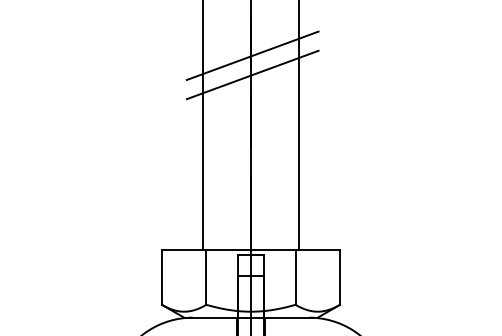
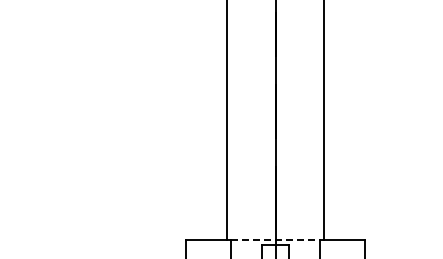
line: (252, 55) -> (277, 45), removed
line: (252, 74) -> (277, 64), removed
line: (250, 250) -> (275, 240), solid -> dashed

